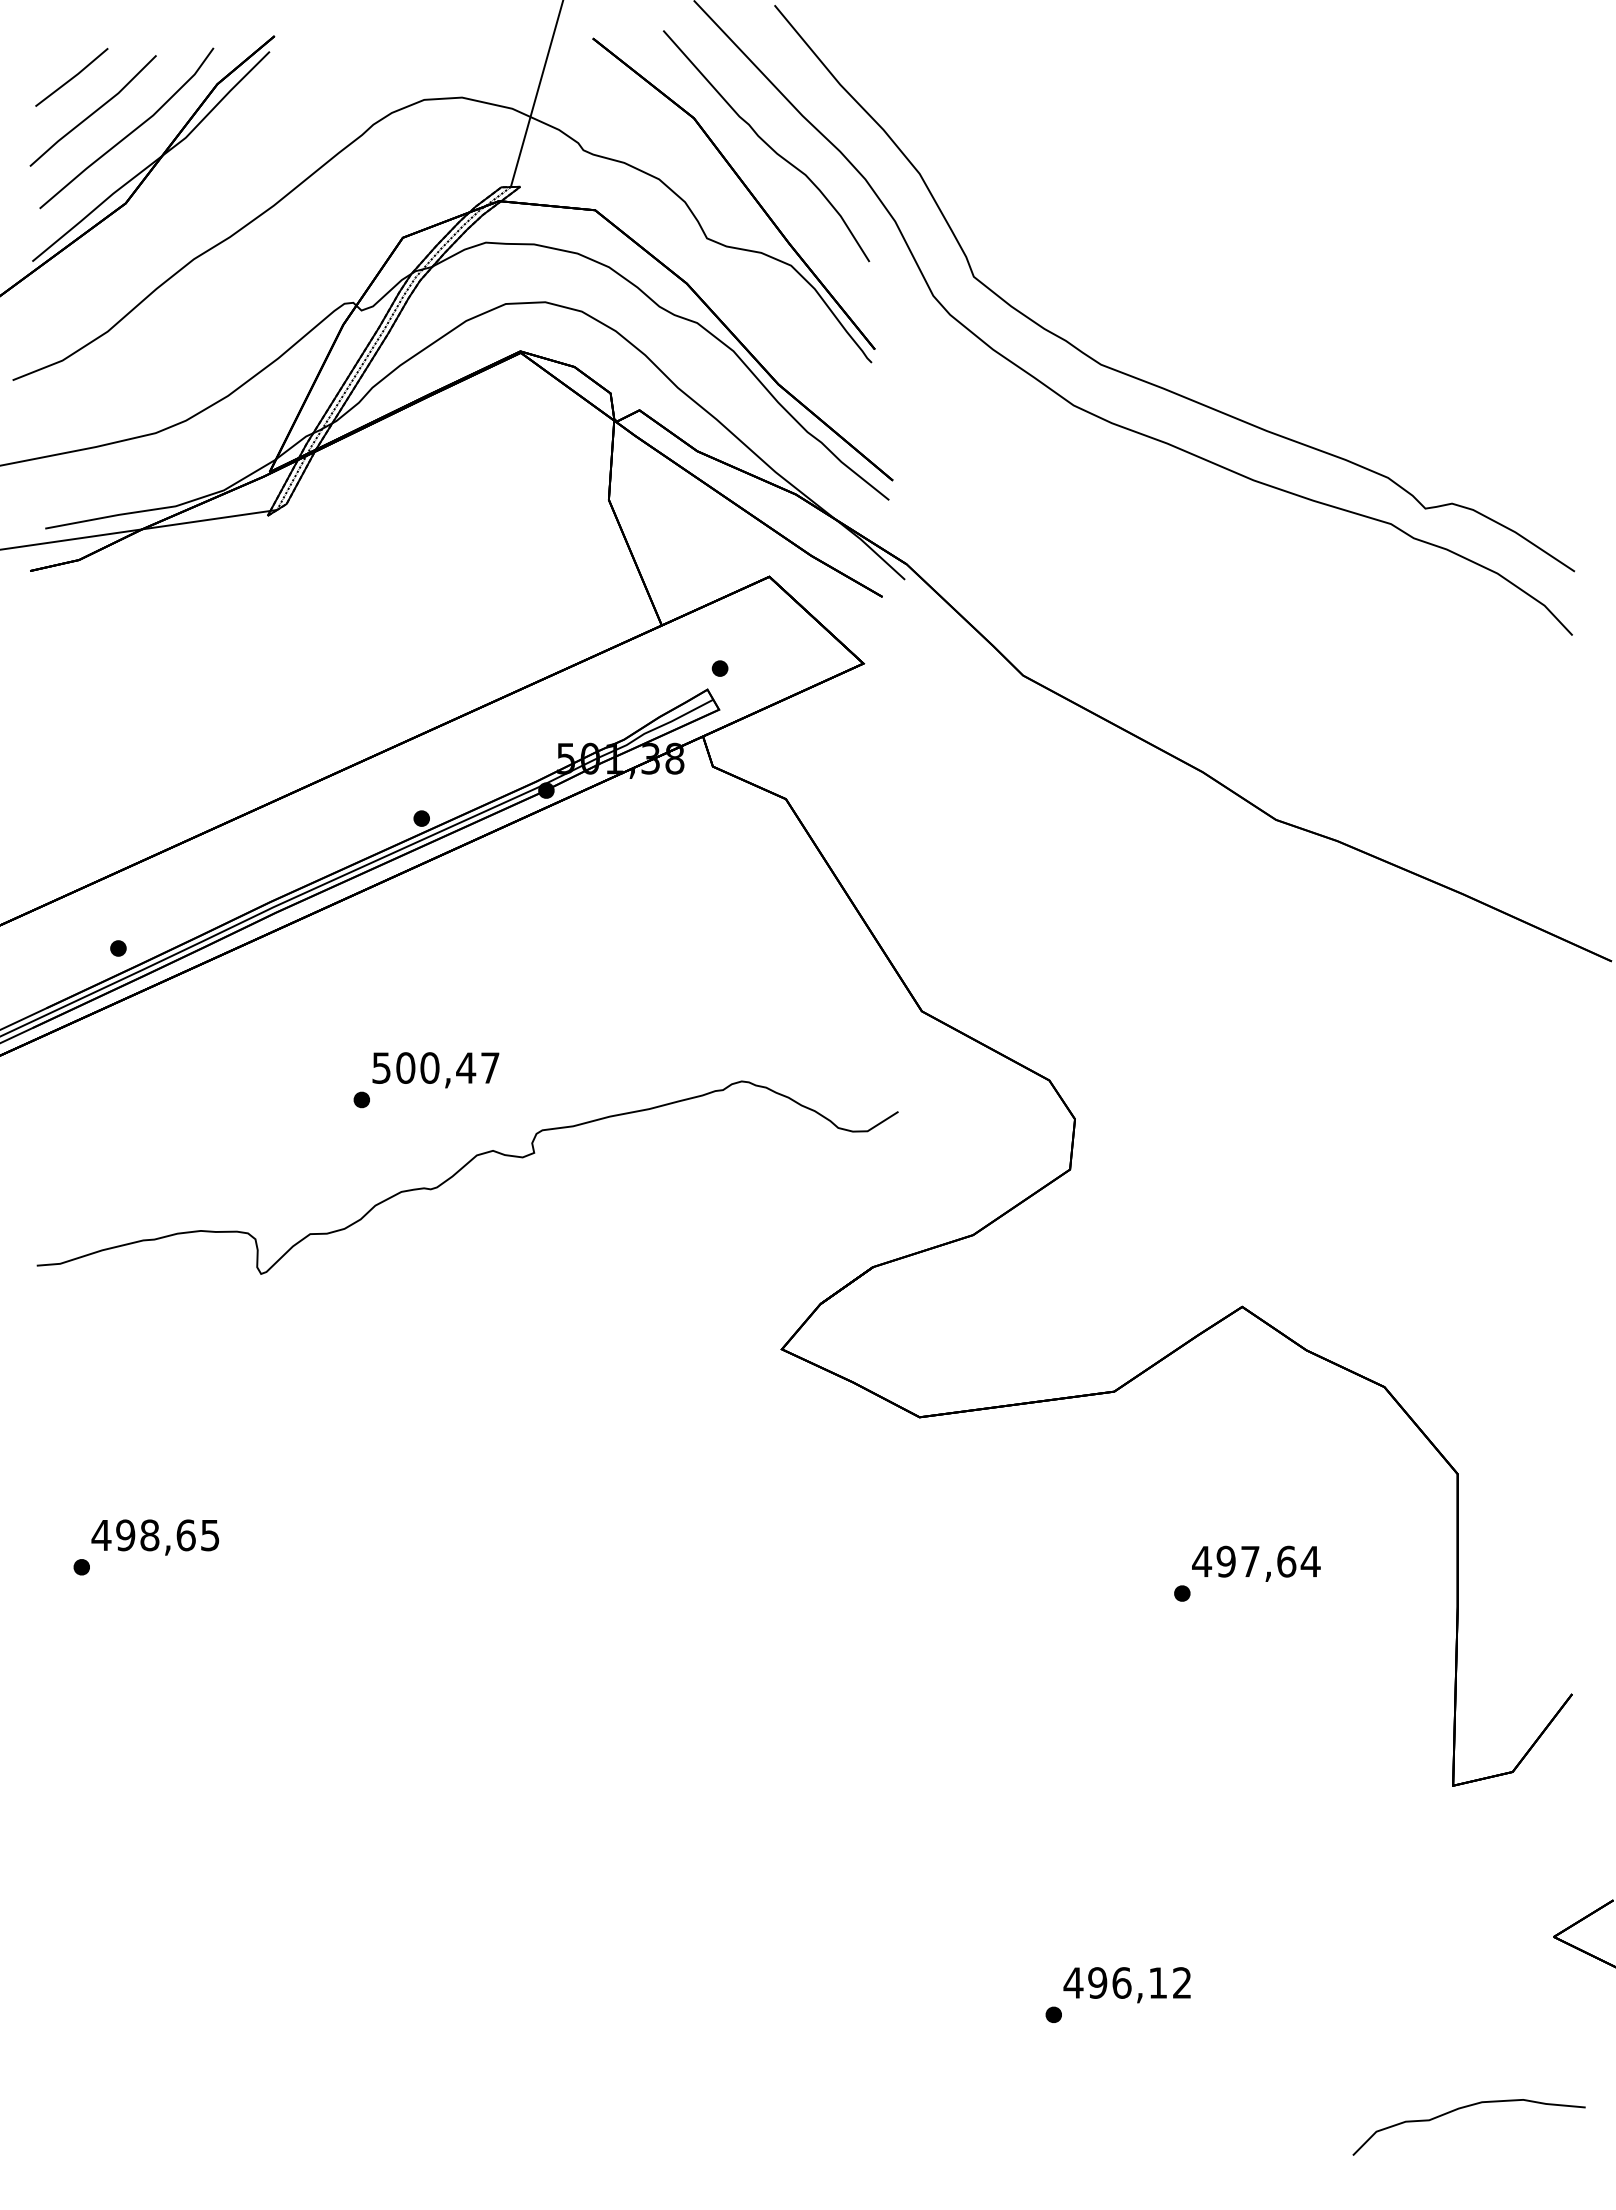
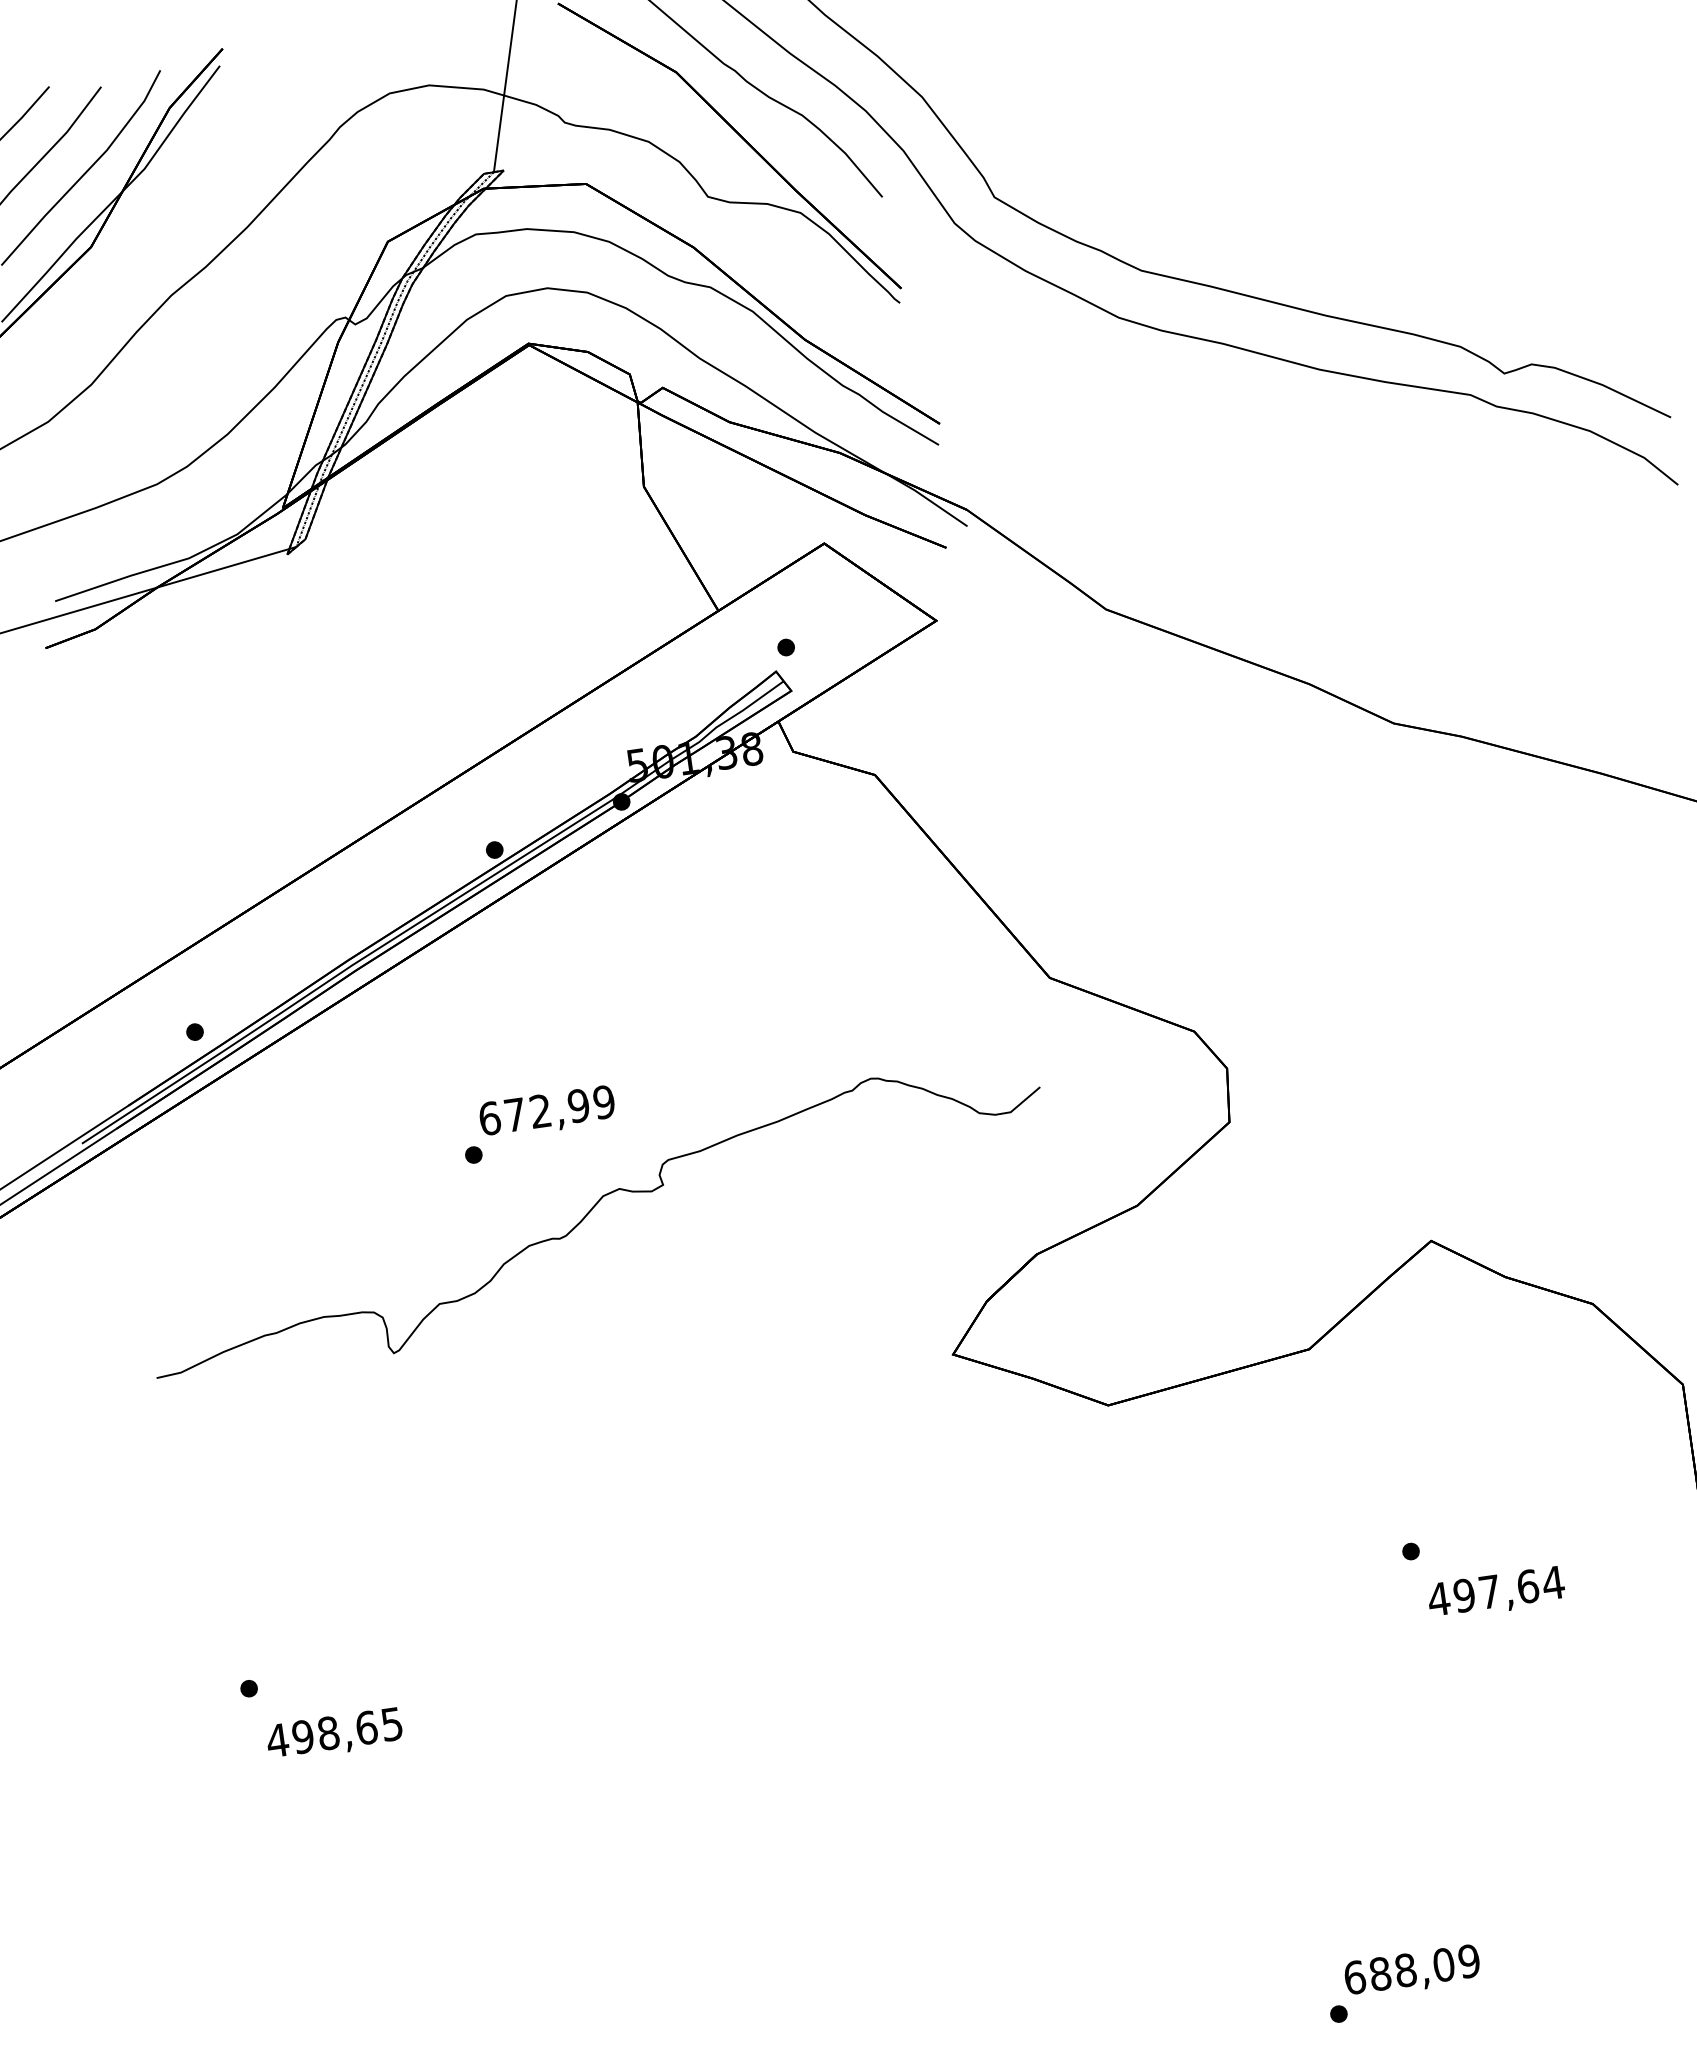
text: (435, 1067) -> (546, 1109), 500,47 -> 672,99
text: (155, 1537) -> (334, 1734), moved
text: (1256, 1563) -> (1496, 1592), moved
text: (1127, 1982) -> (1411, 1969), 496,12 -> 688,09

